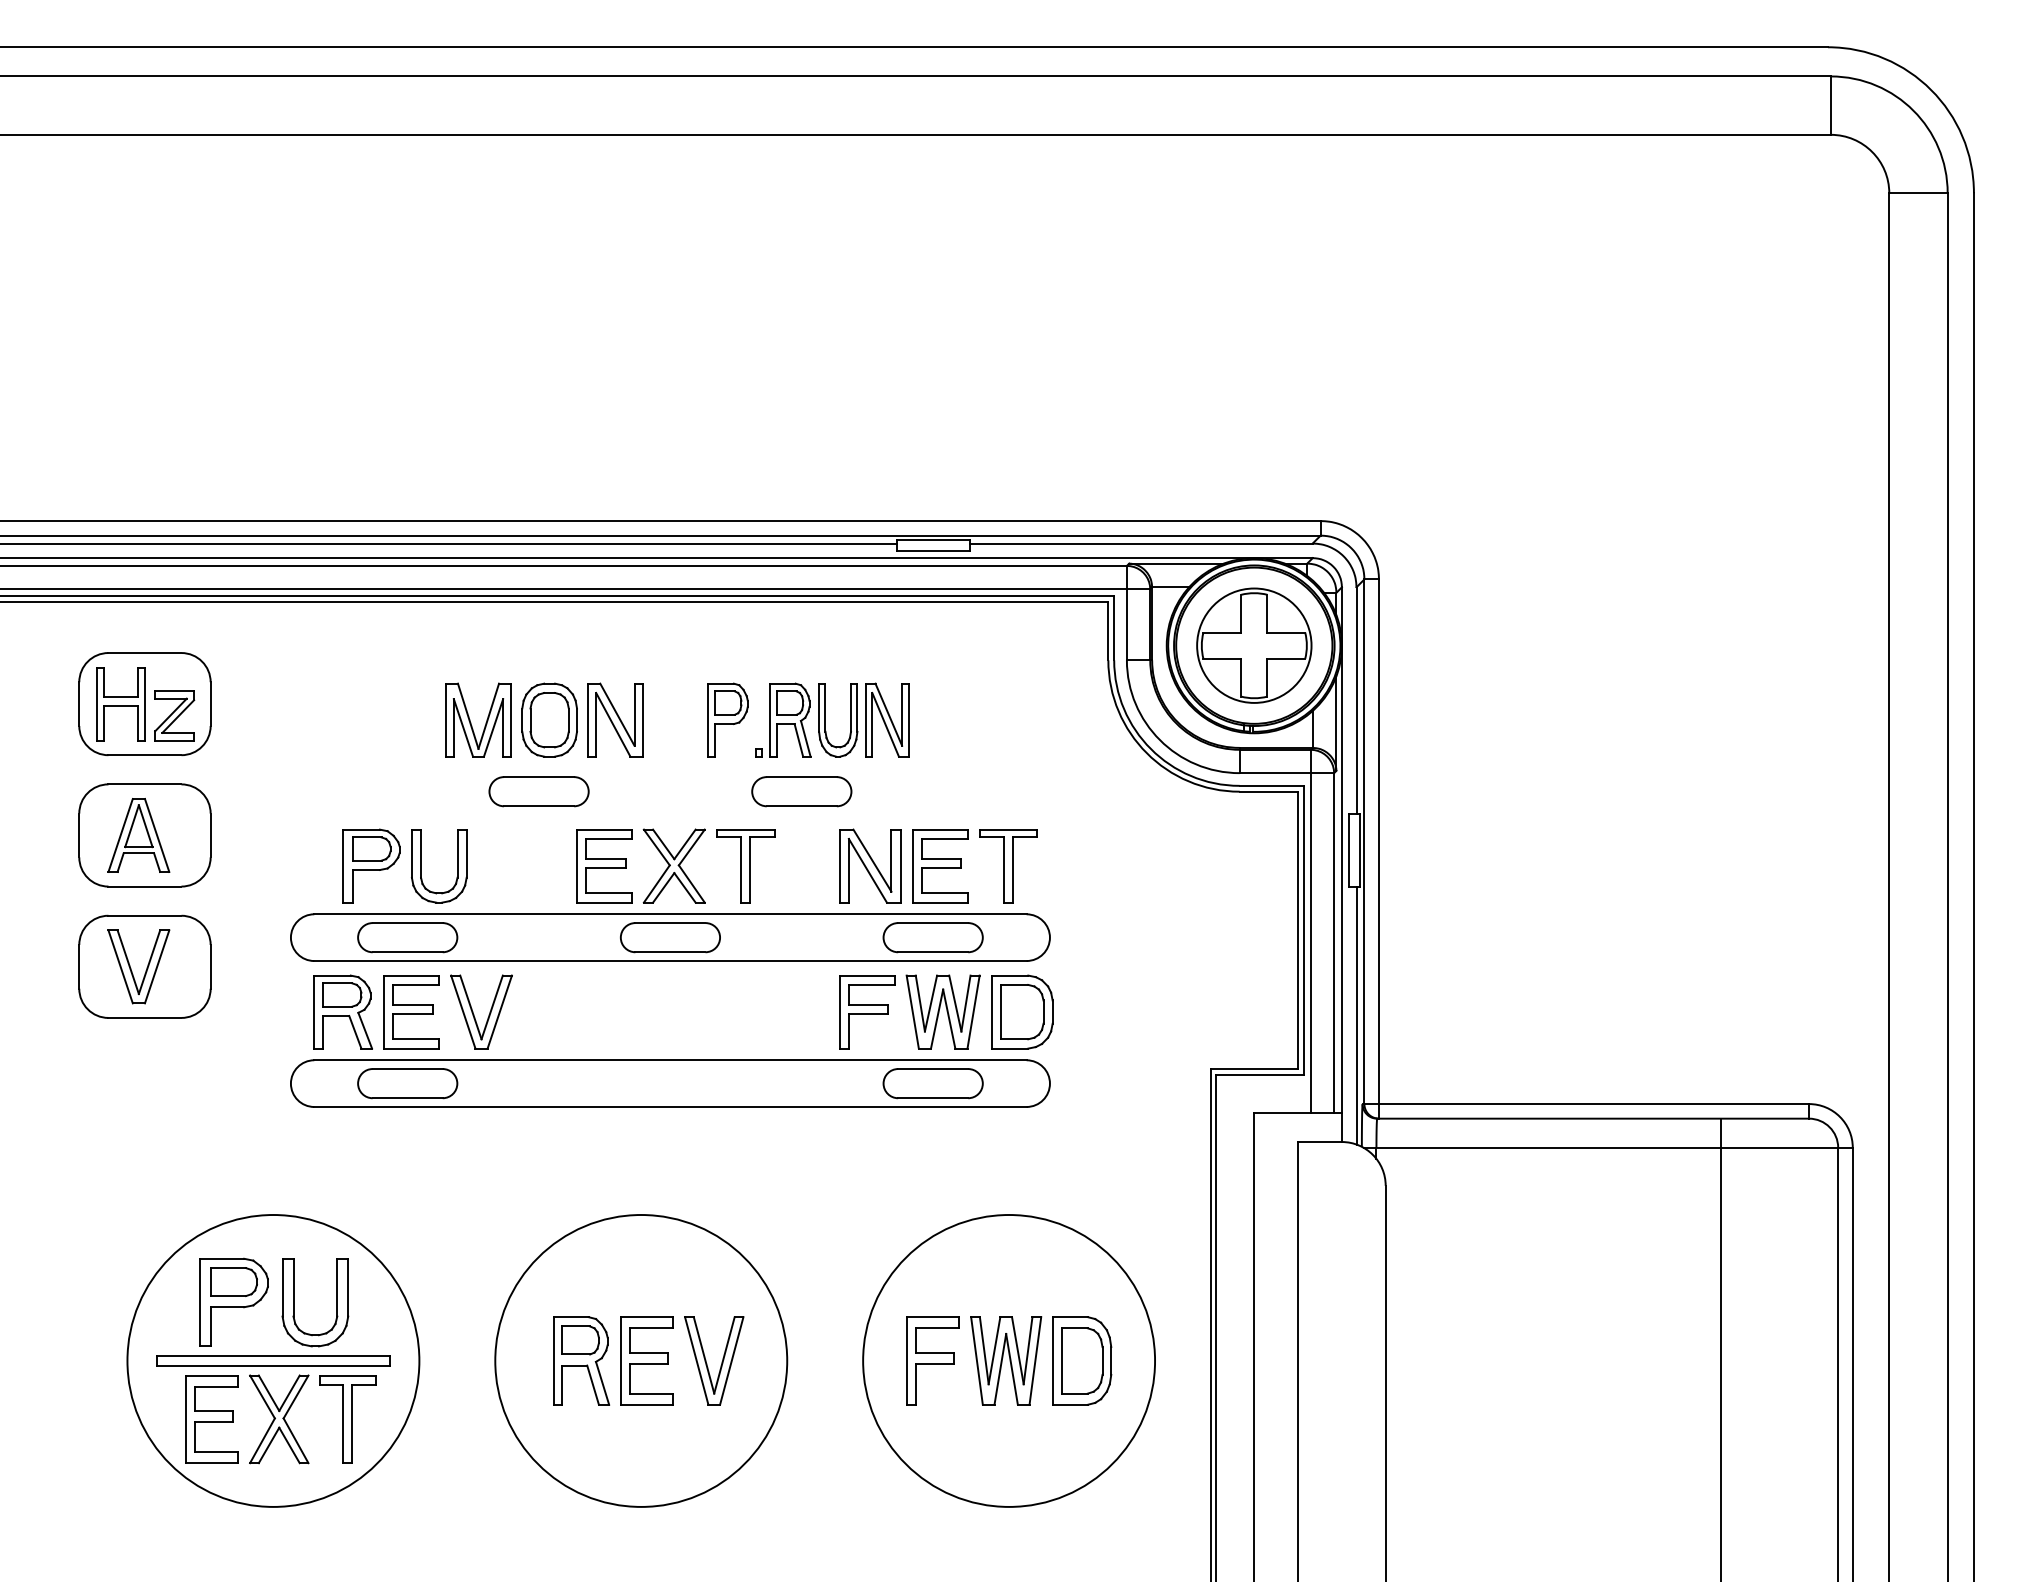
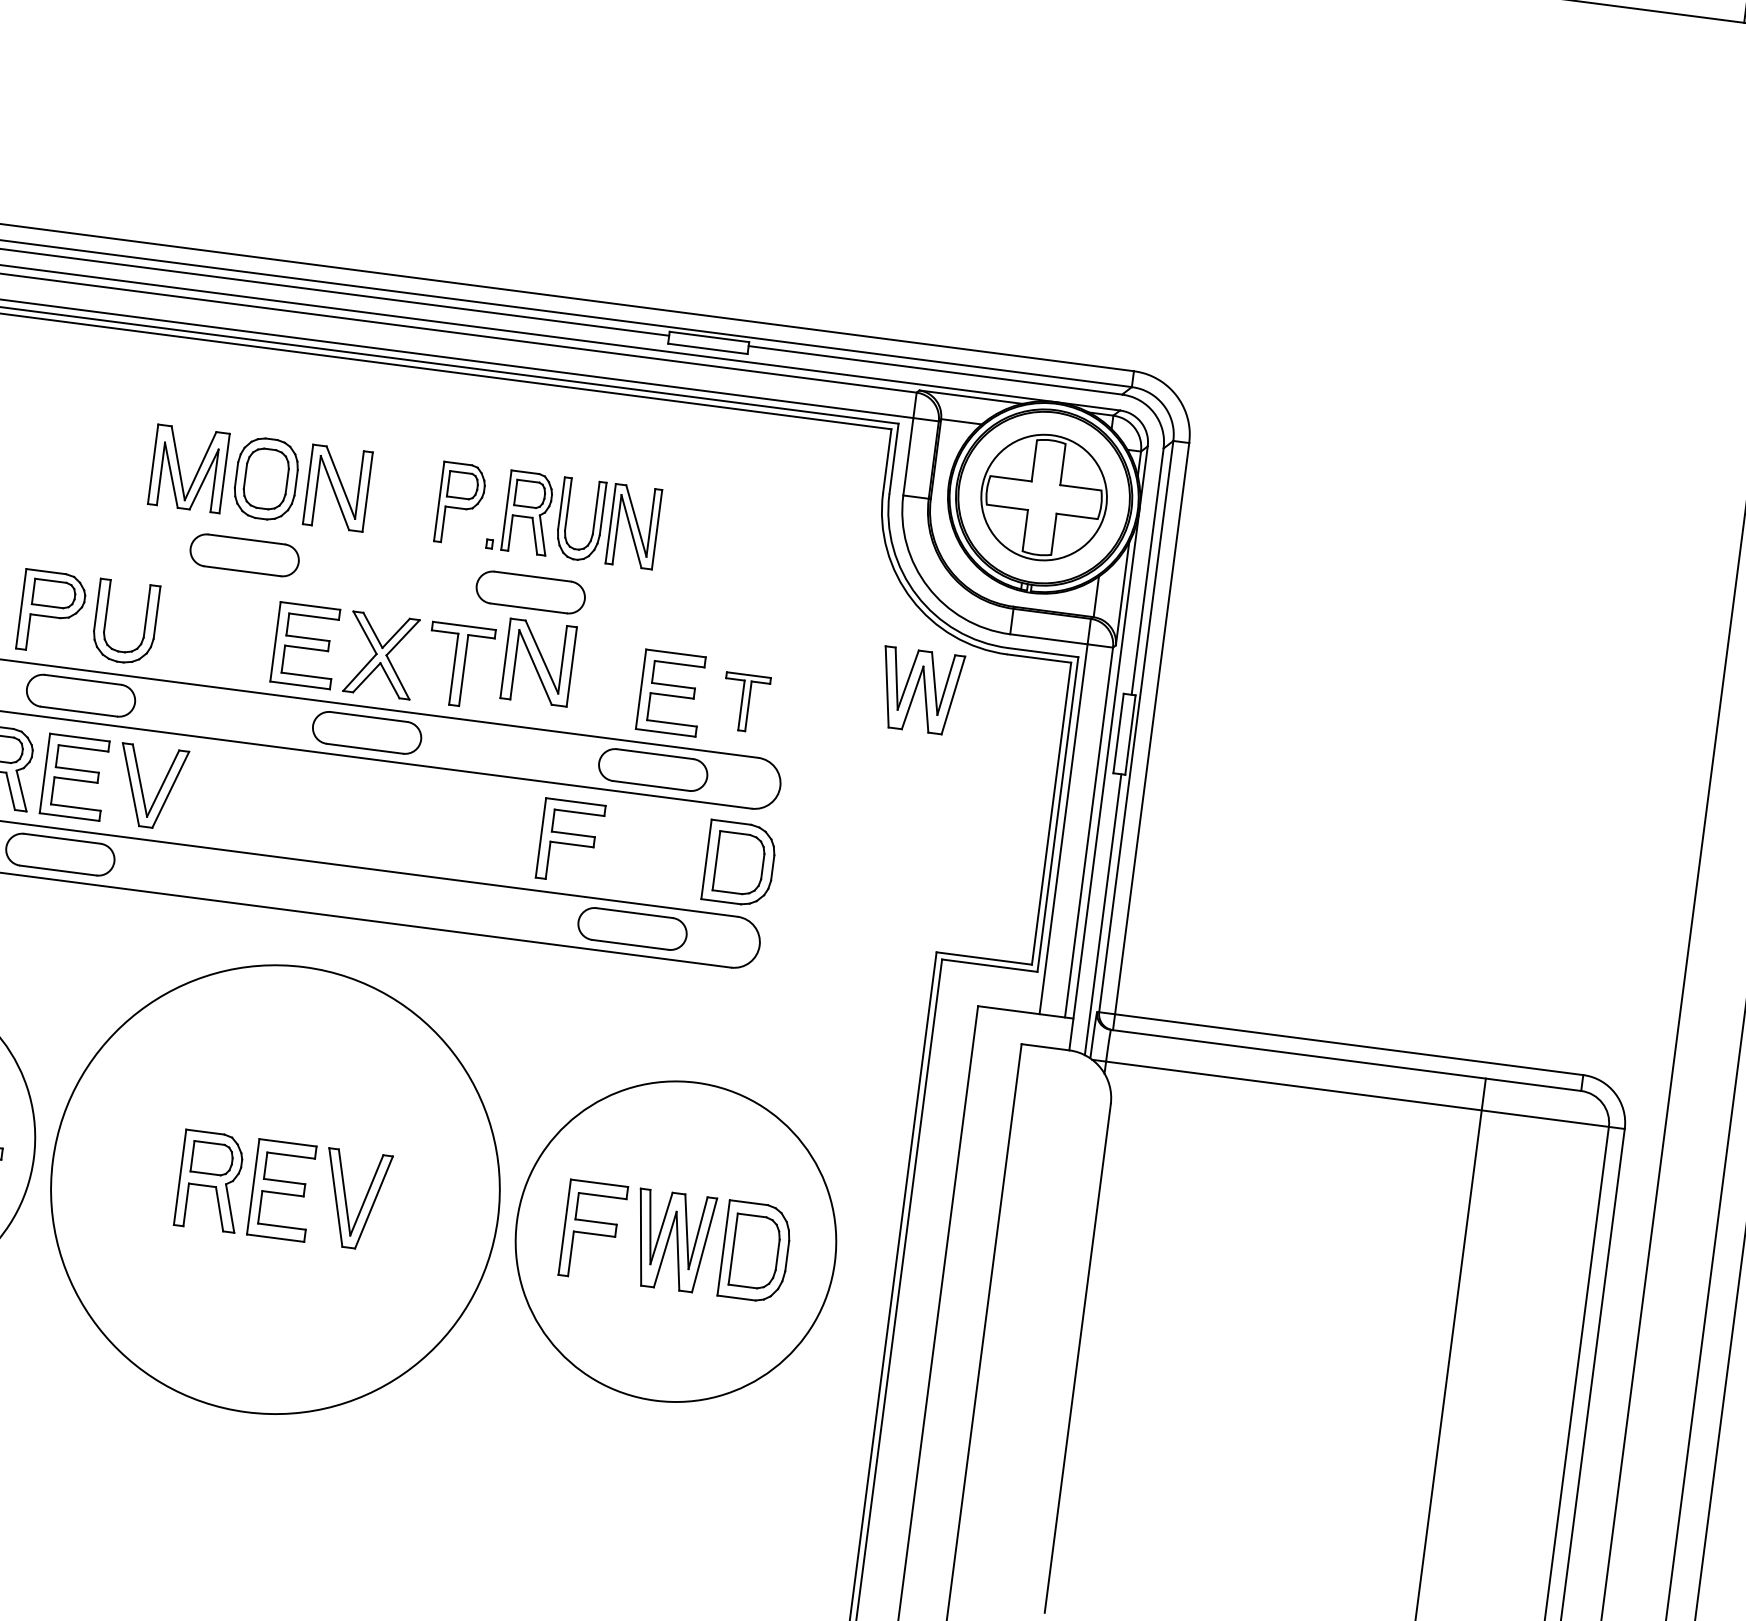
part: (870, 865) -> (539, 662), moved
part: (1008, 866) -> (745, 703), size x0.7
part: (942, 1011) -> (919, 690), moved
circle: (641, 1360) -> (275, 1189), size x1.4

